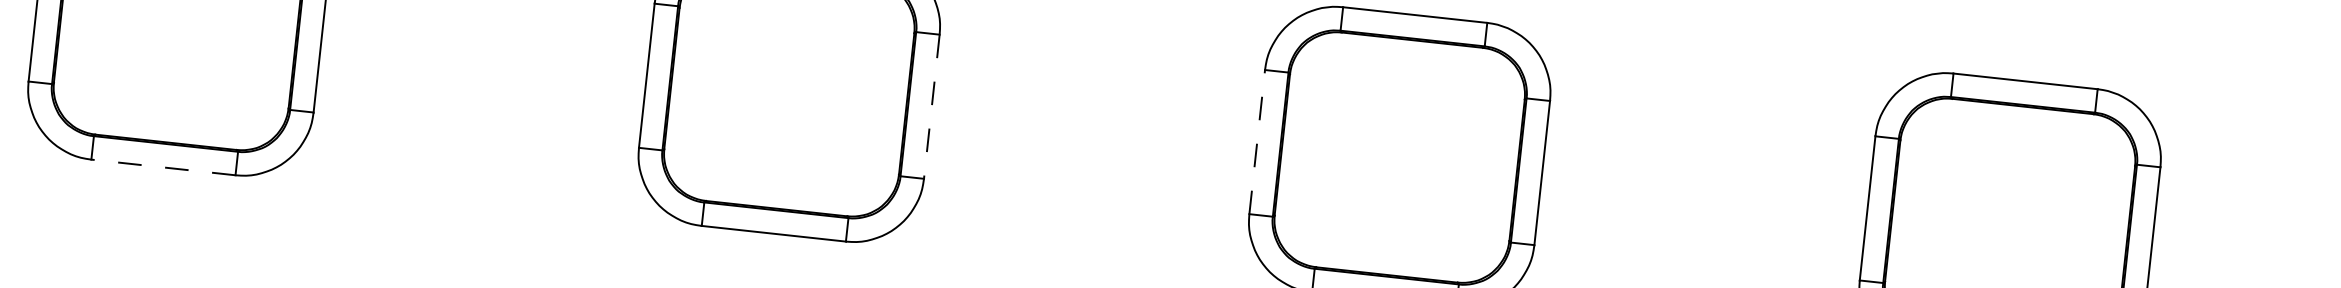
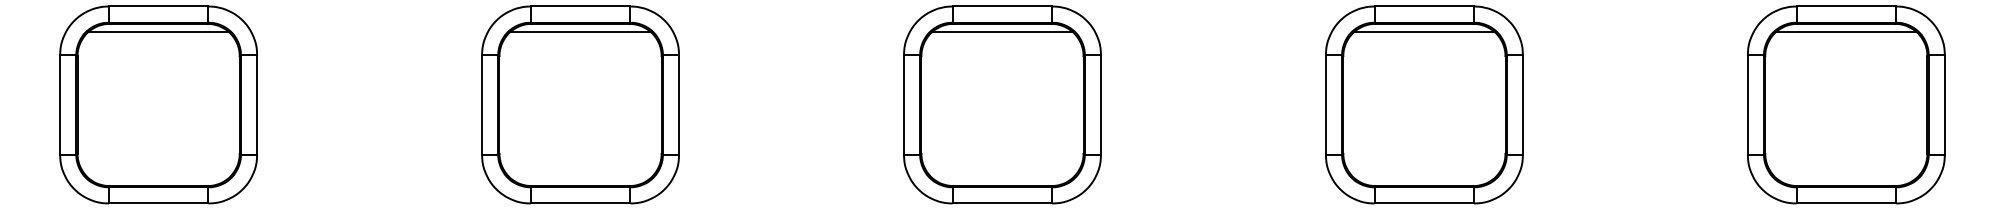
line: (1411, 51) -> (1002, 31), added
line: (932, 106) -> (679, 104), dashed -> solid
line: (2021, 117) -> (1424, 31), added
line: (1256, 141) -> (903, 104), dashed -> solid
line: (163, 167) -> (158, 203), dashed -> solid

